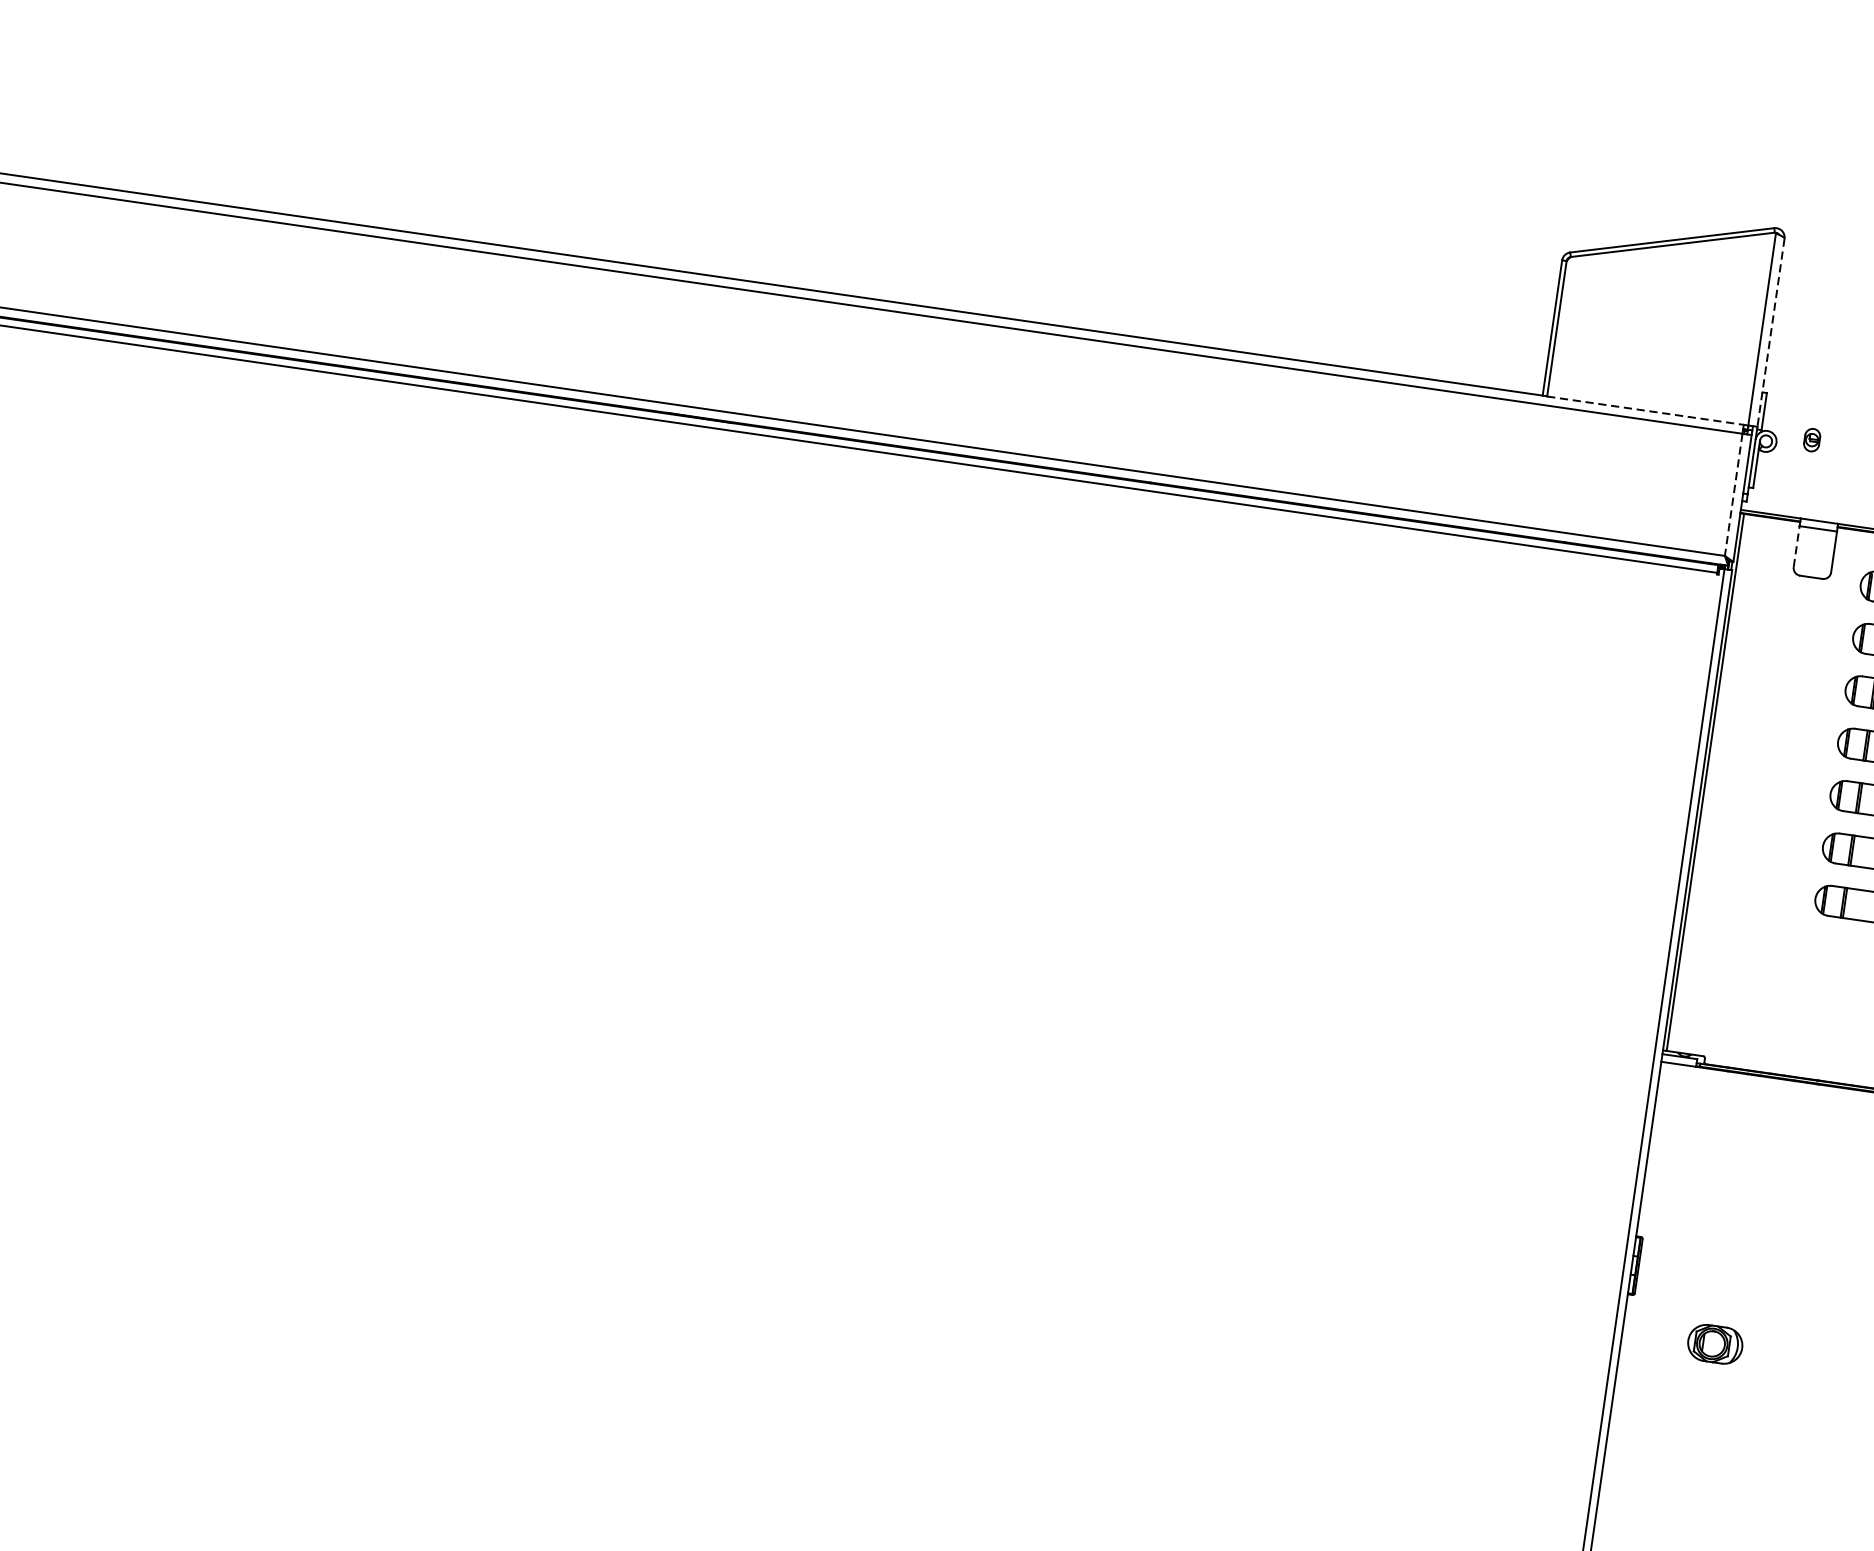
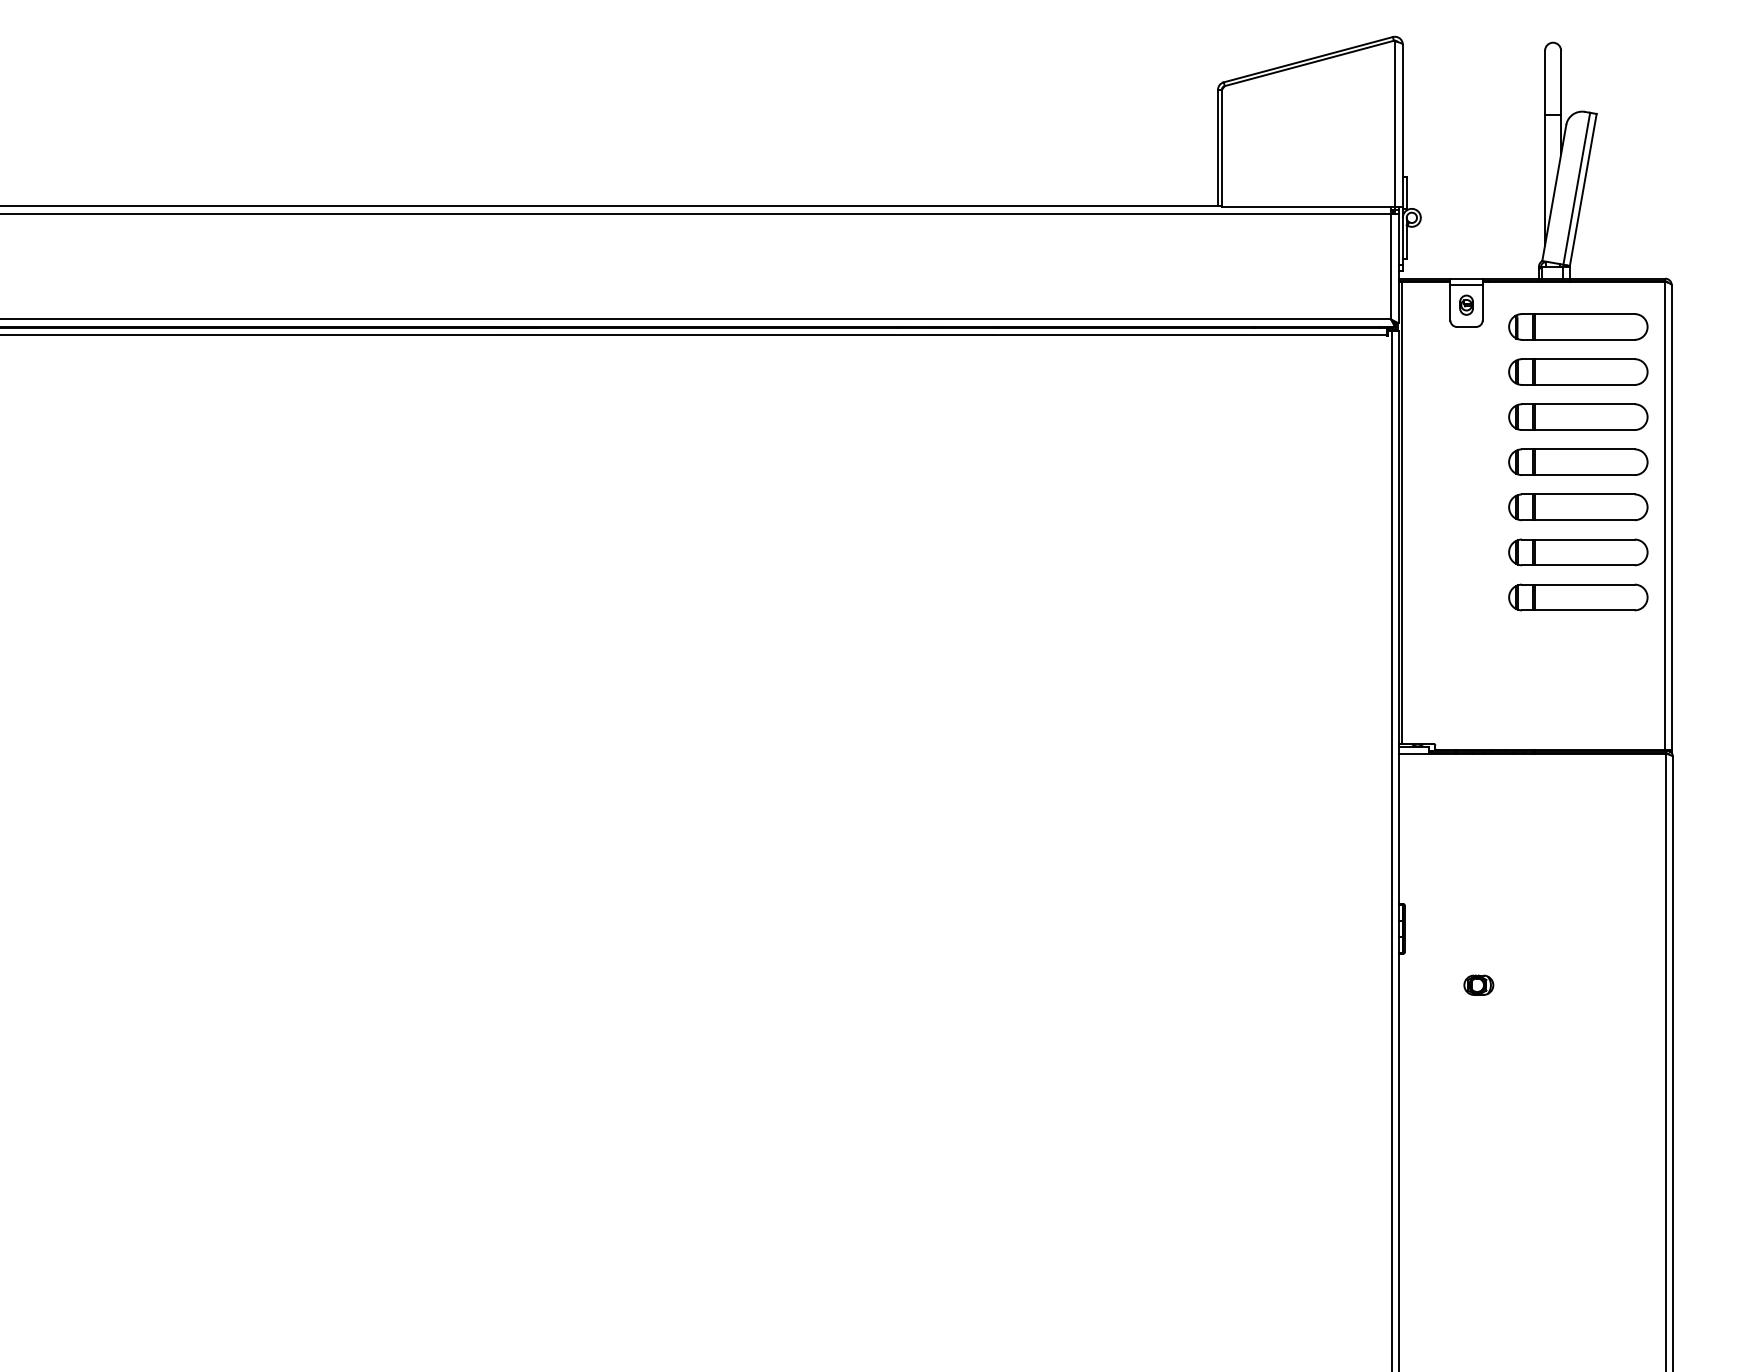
line: (1770, 332) -> (1402, 125), dashed -> solid
line: (1647, 410) -> (1308, 206), dashed -> solid
part: (1812, 439) -> (1466, 304), moved
line: (1734, 494) -> (1391, 266), dashed -> solid
line: (1796, 546) -> (1450, 302), dashed -> solid
part: (1715, 1343) -> (1478, 984), size x0.62

